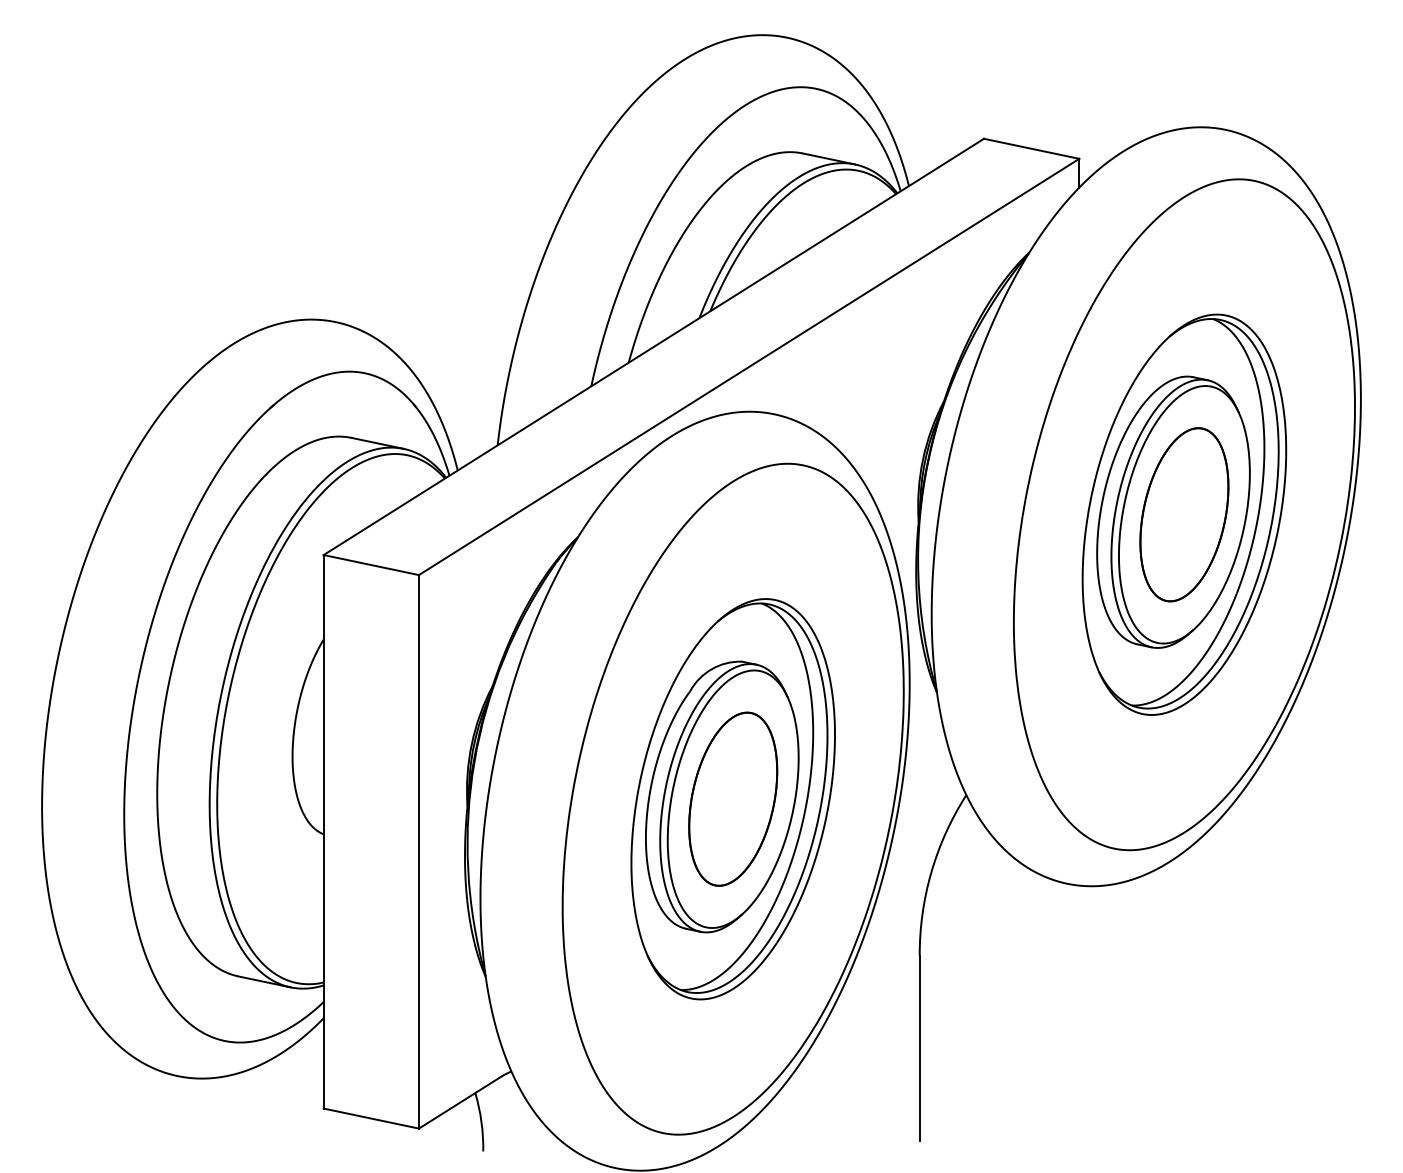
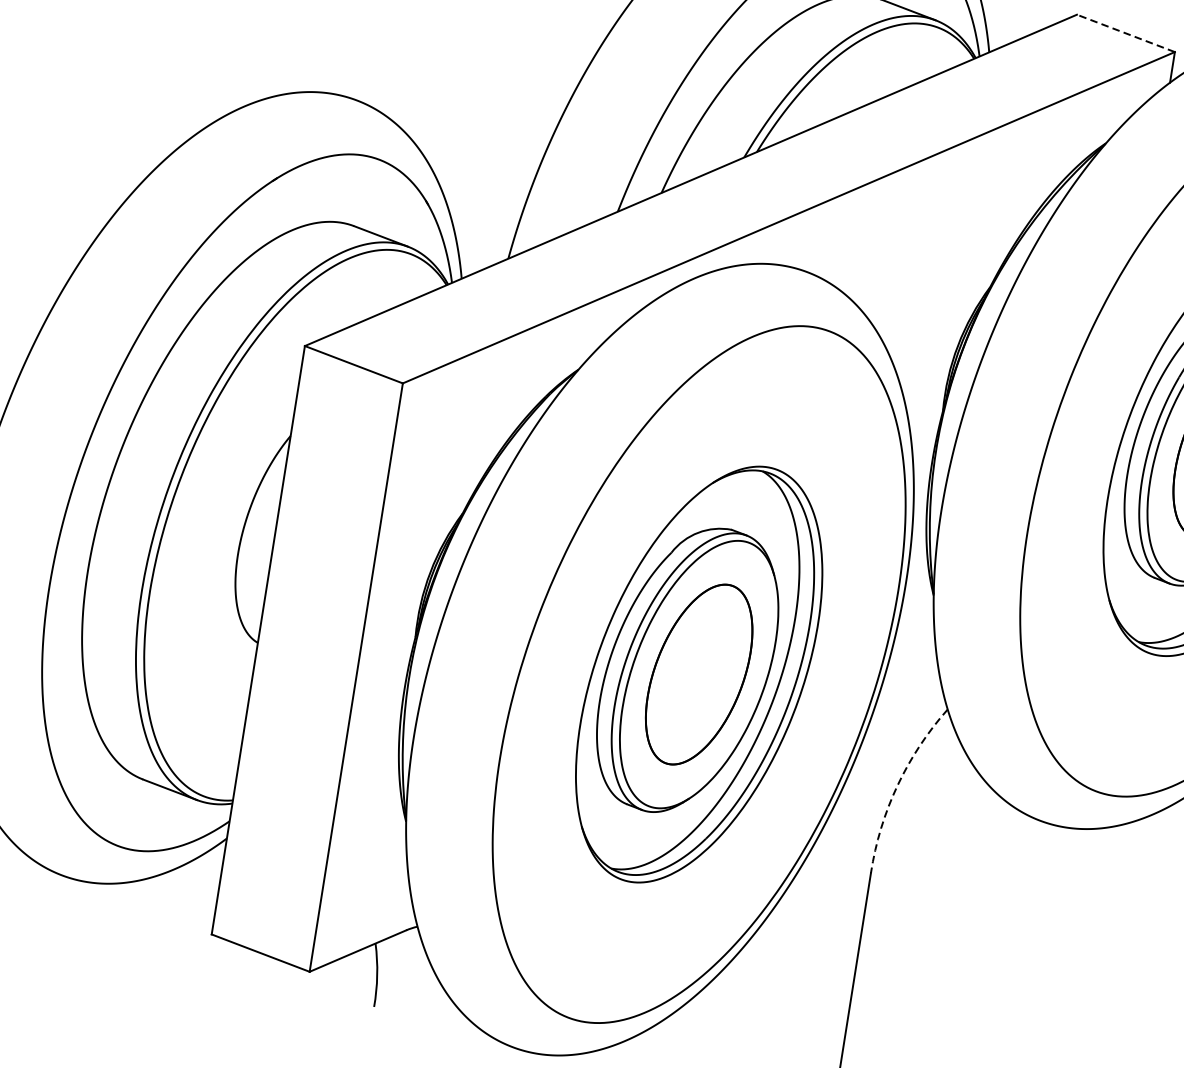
line: (1031, 148) -> (1125, 33), solid -> dashed
arc: (931, 872) -> (897, 785), solid -> dashed

